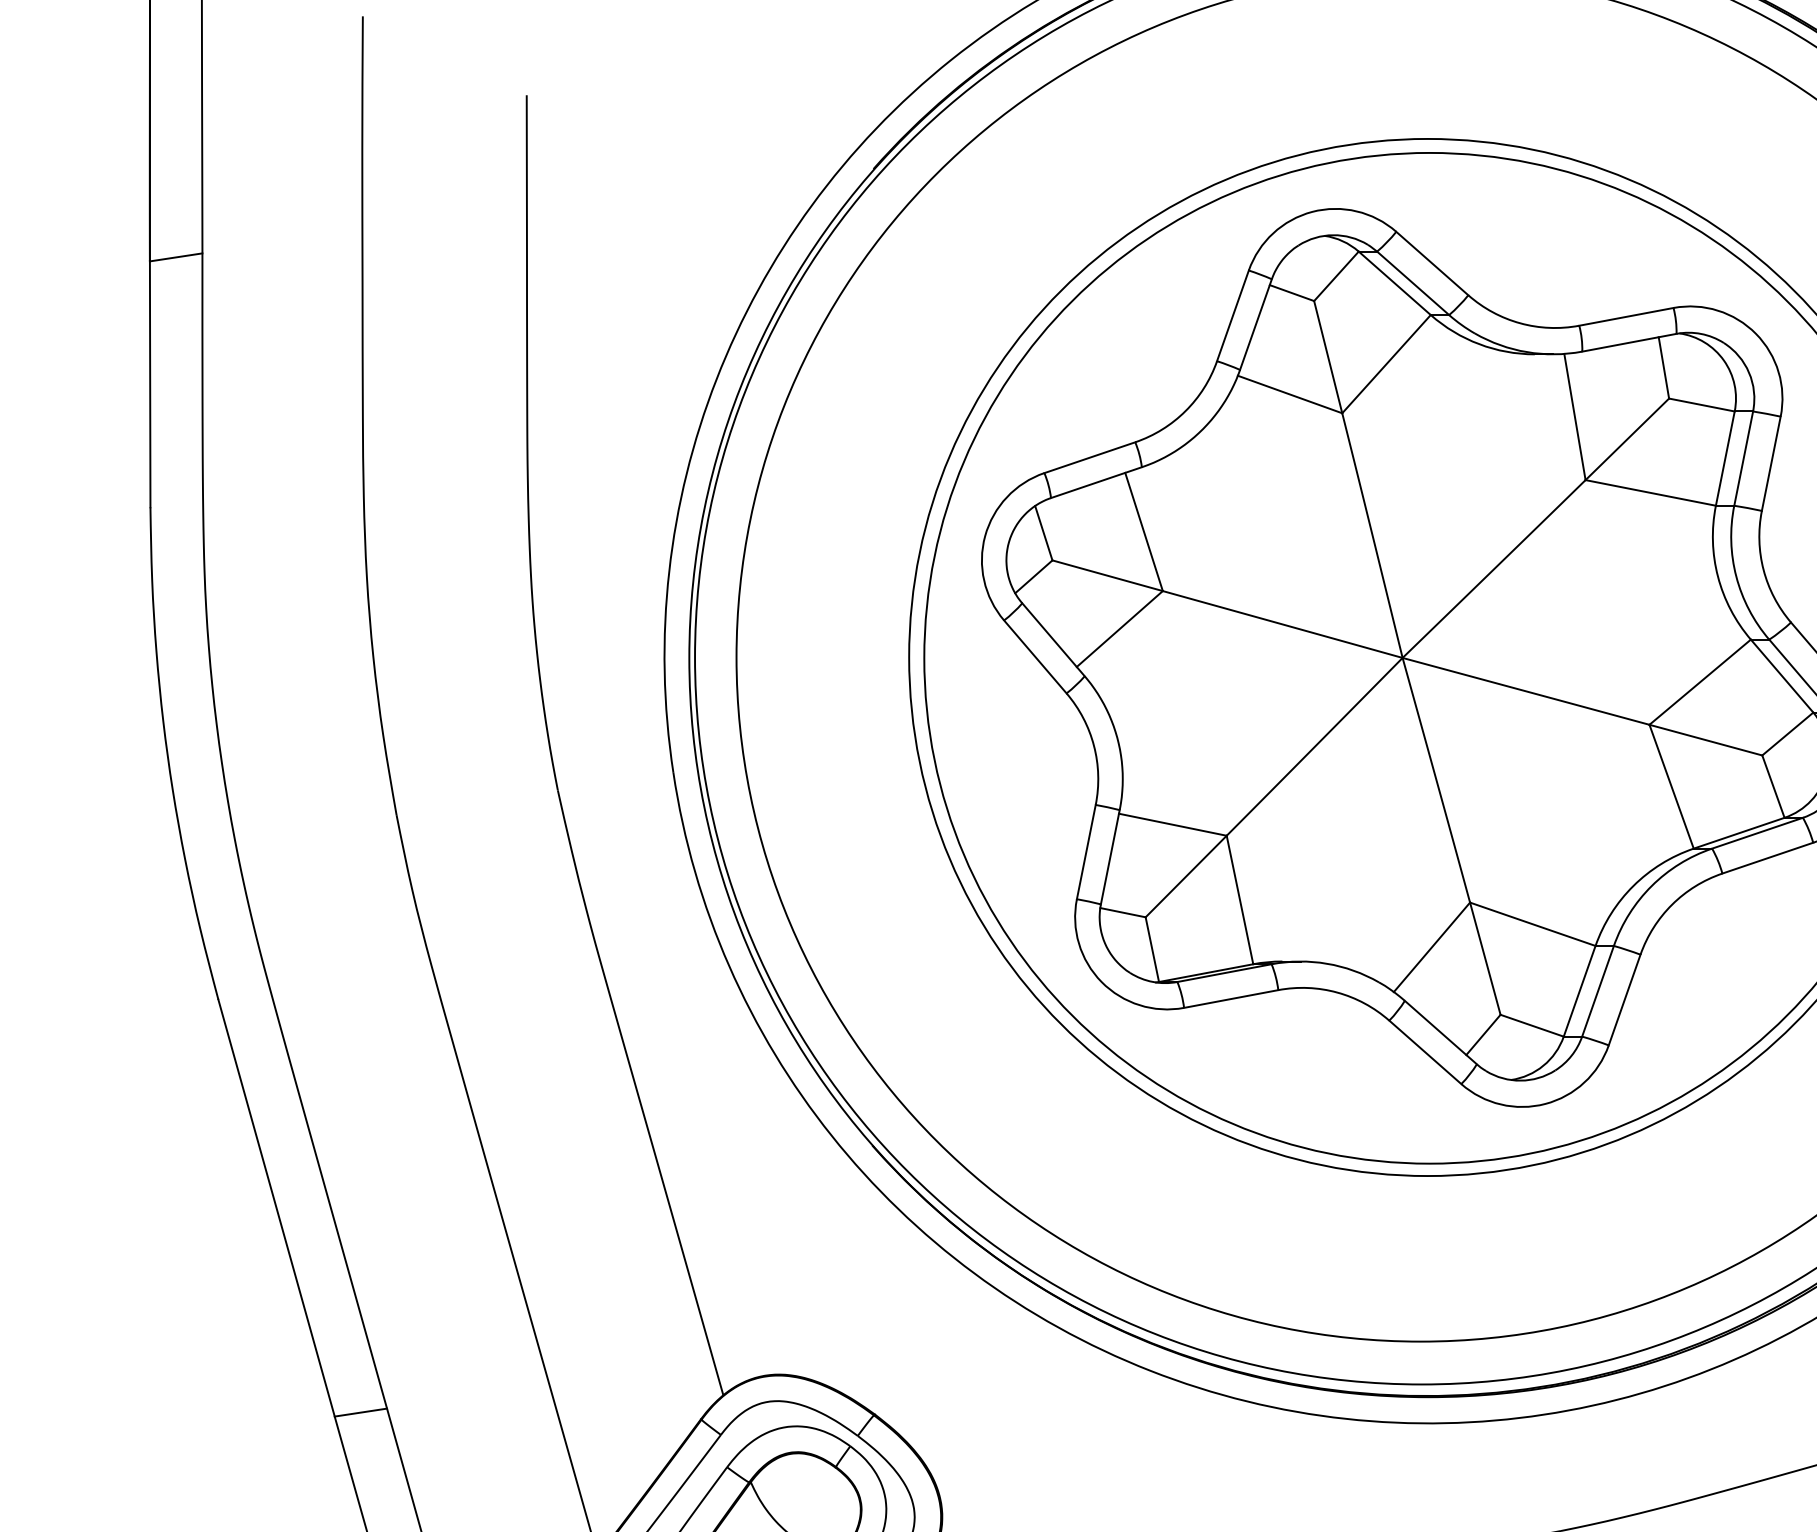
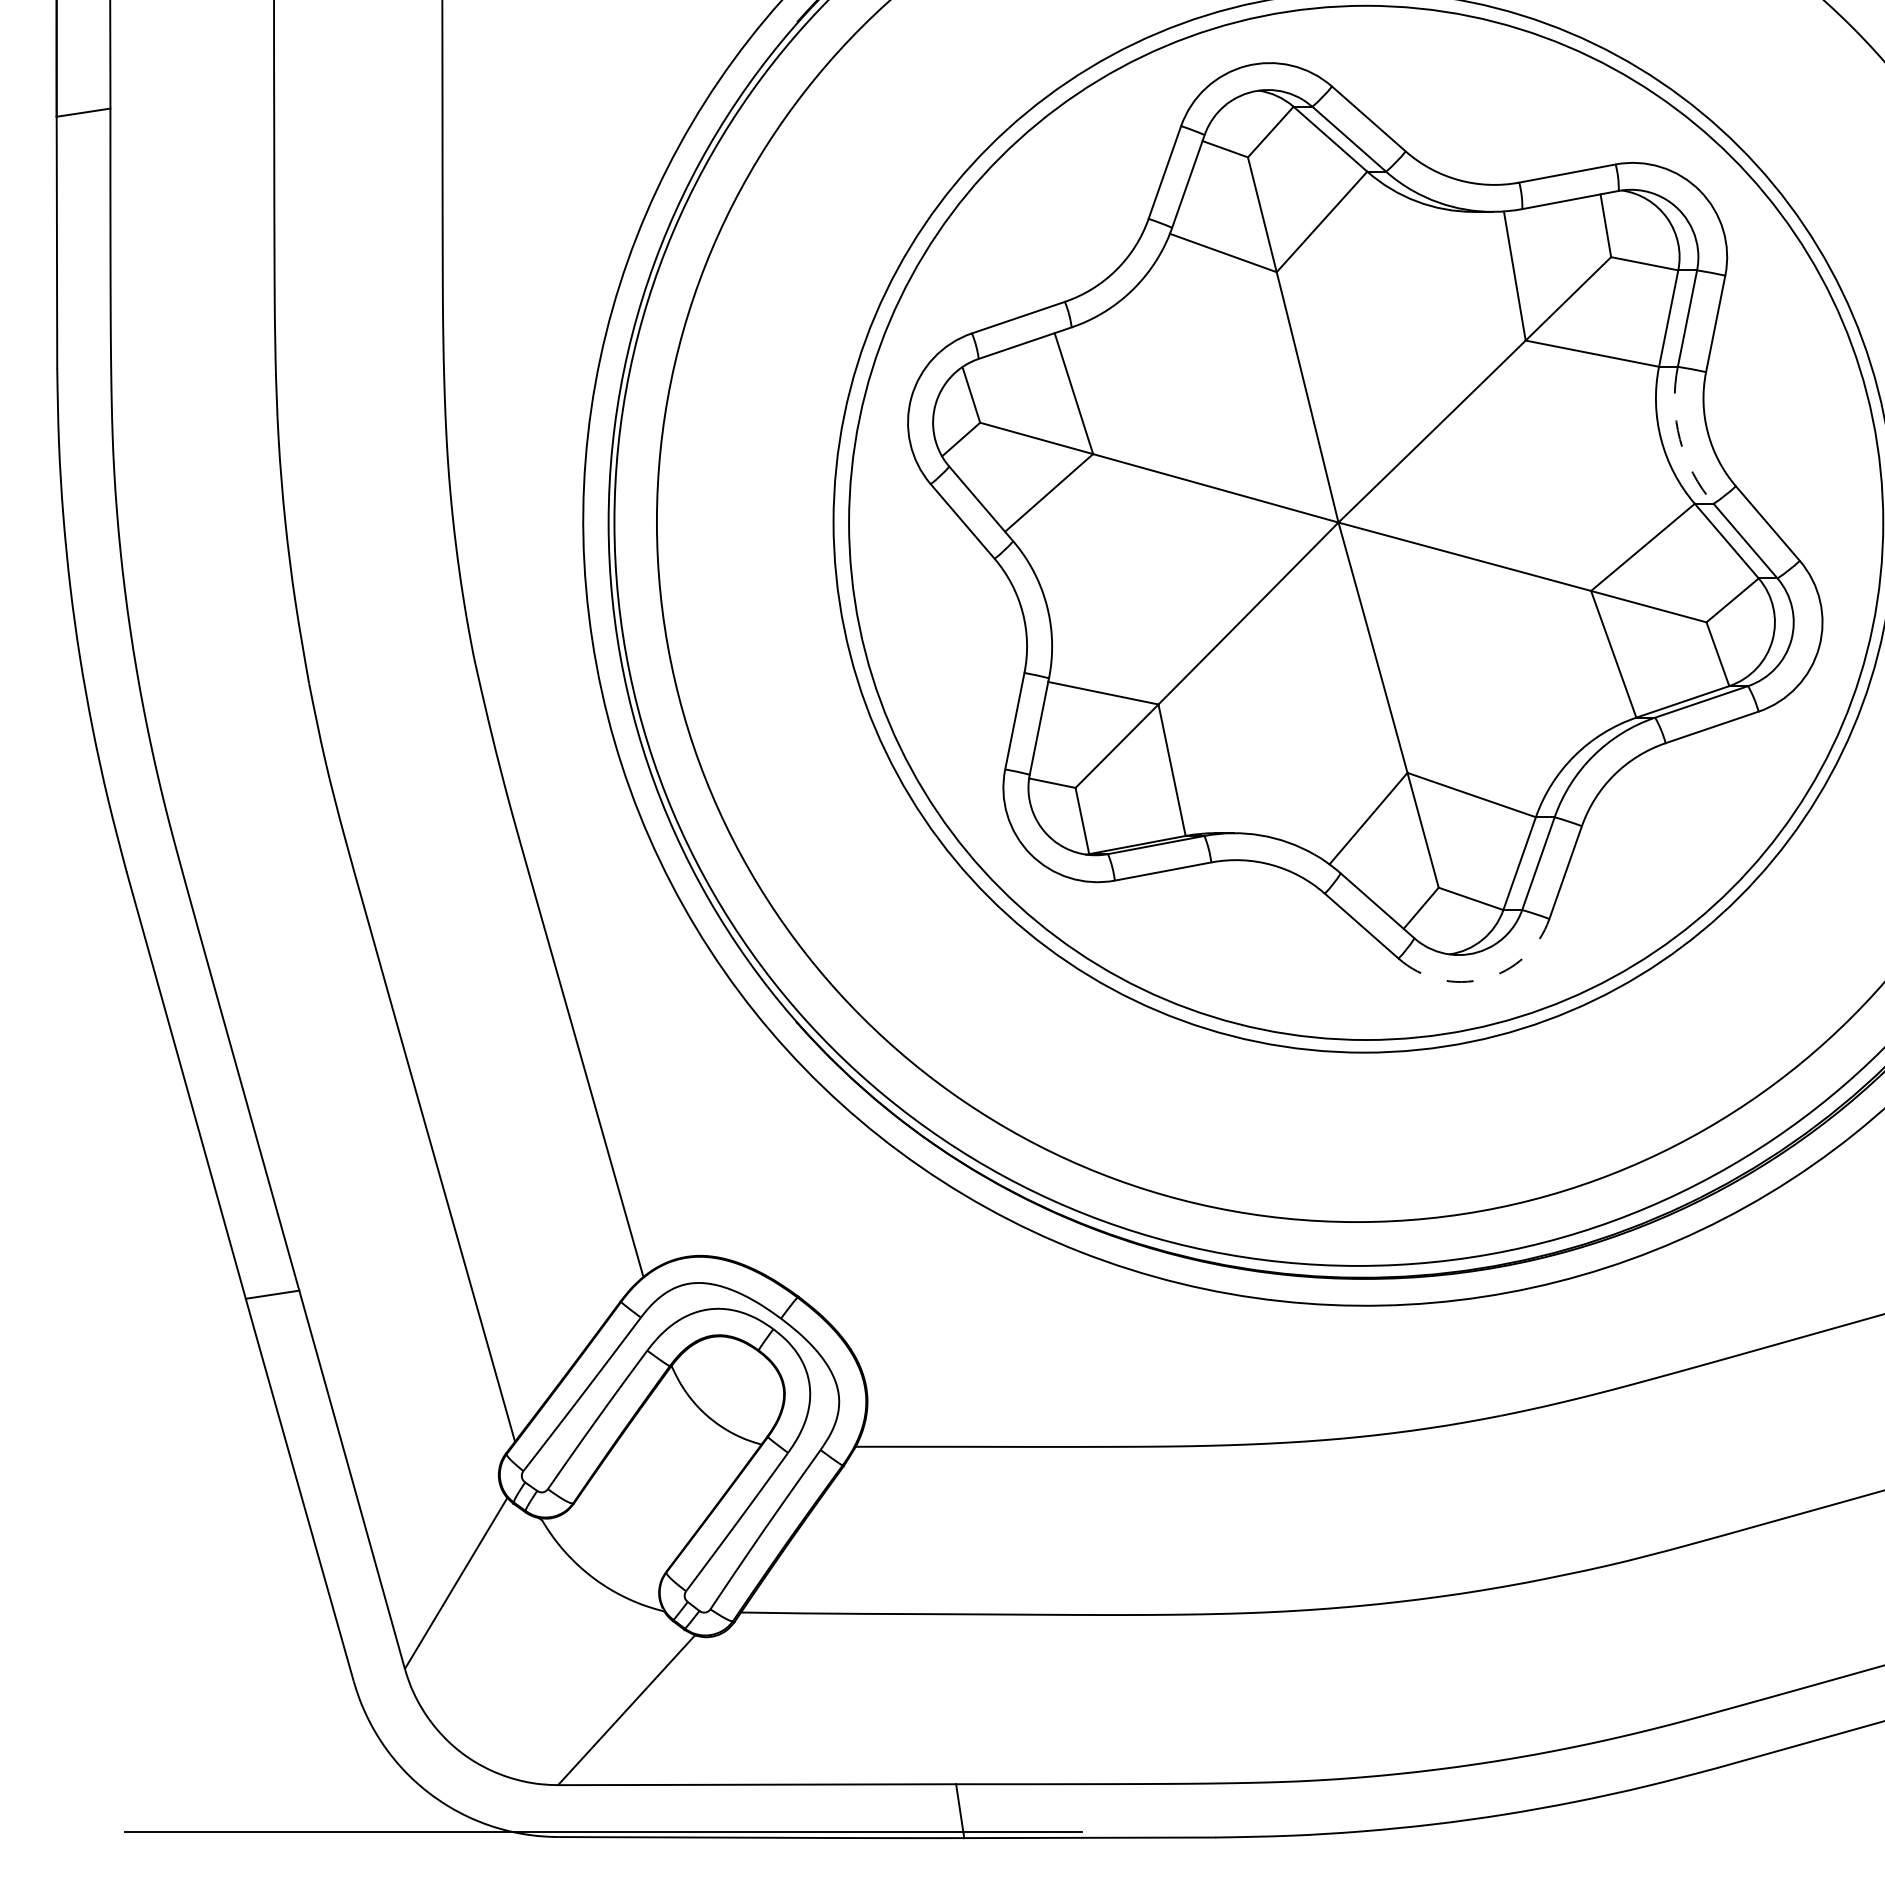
arc: (1735, 576) -> (1679, 439), solid -> dashed
arc: (1545, 1103) -> (1484, 978), solid -> dashed

